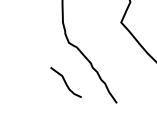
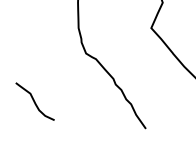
curve: (65, 82) -> (34, 101), moved

